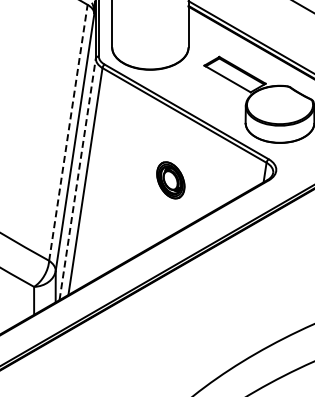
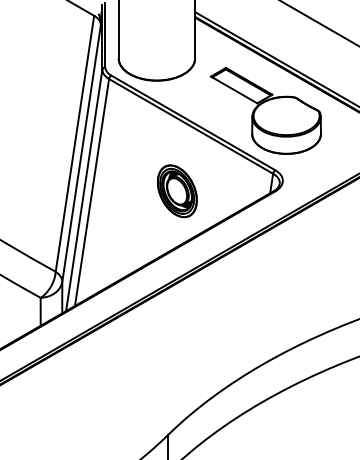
line: (68, 132) -> (75, 143), dashed -> solid
line: (77, 178) -> (84, 189), dashed -> solid
part: (170, 180) -> (177, 191), size x1.43

